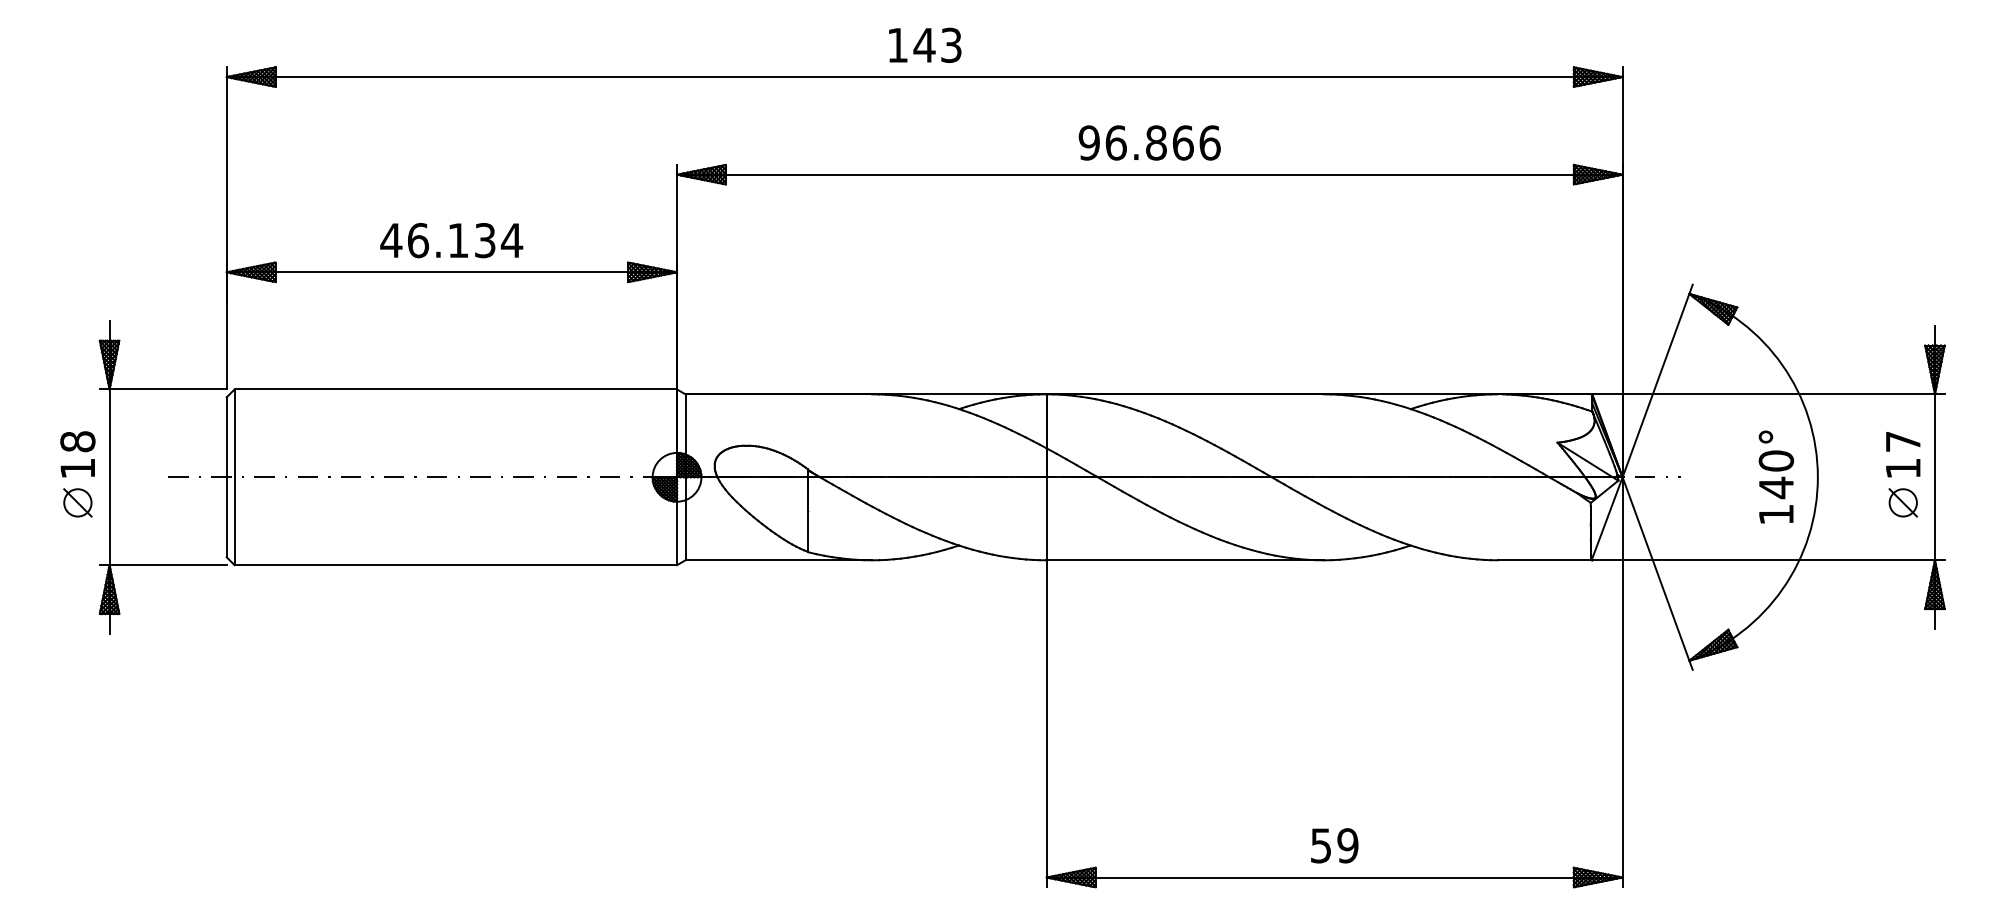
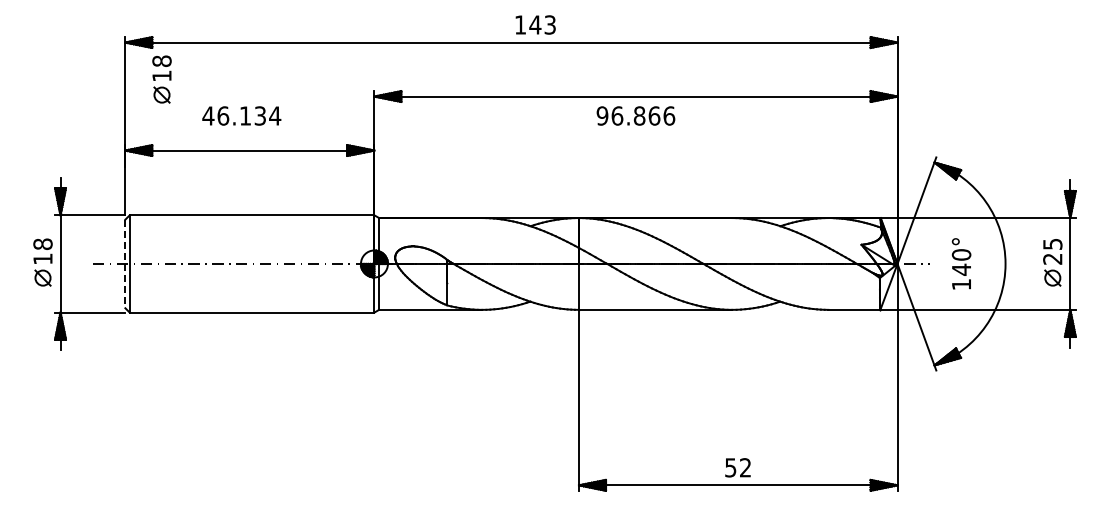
text: (924, 44) -> (535, 24), moved
text: (1148, 142) -> (635, 115), moved
part: (292, 143) -> (161, 79), added
text: (451, 239) -> (241, 115), moved
text: (1902, 454) -> (1052, 251), 17 -> 25
text: (1776, 476) -> (961, 263), moved
line: (226, 478) -> (125, 264), solid -> dashed
text: (1347, 845) -> (745, 467), 59 -> 52

